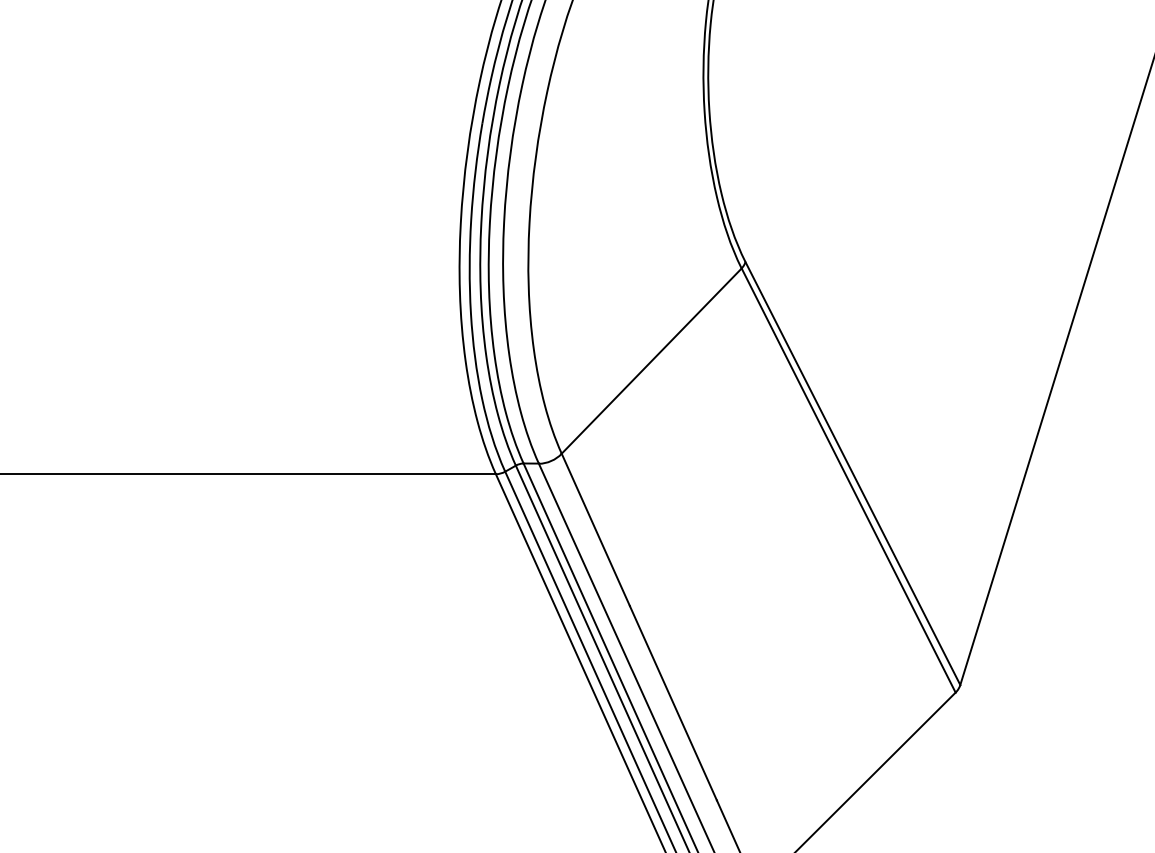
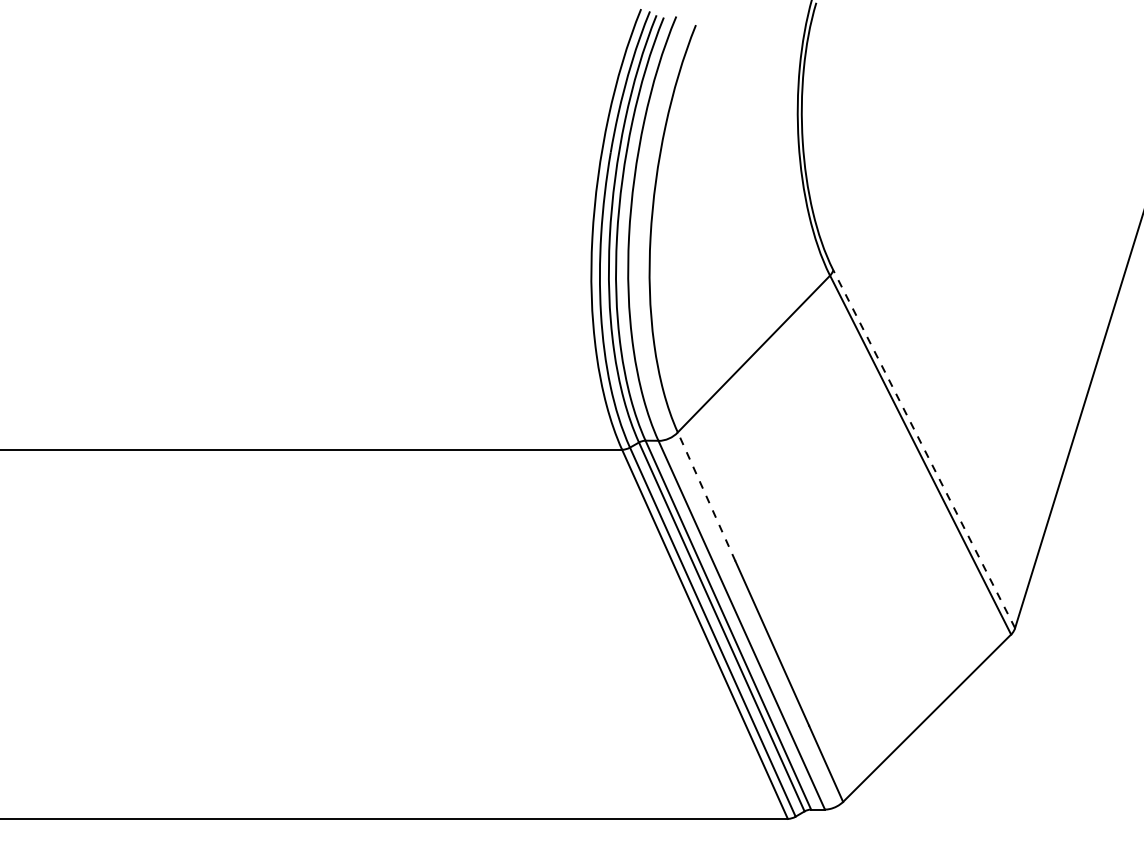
line: (853, 473) -> (924, 449), solid -> dashed
line: (595, 529) -> (706, 496), solid -> dashed

